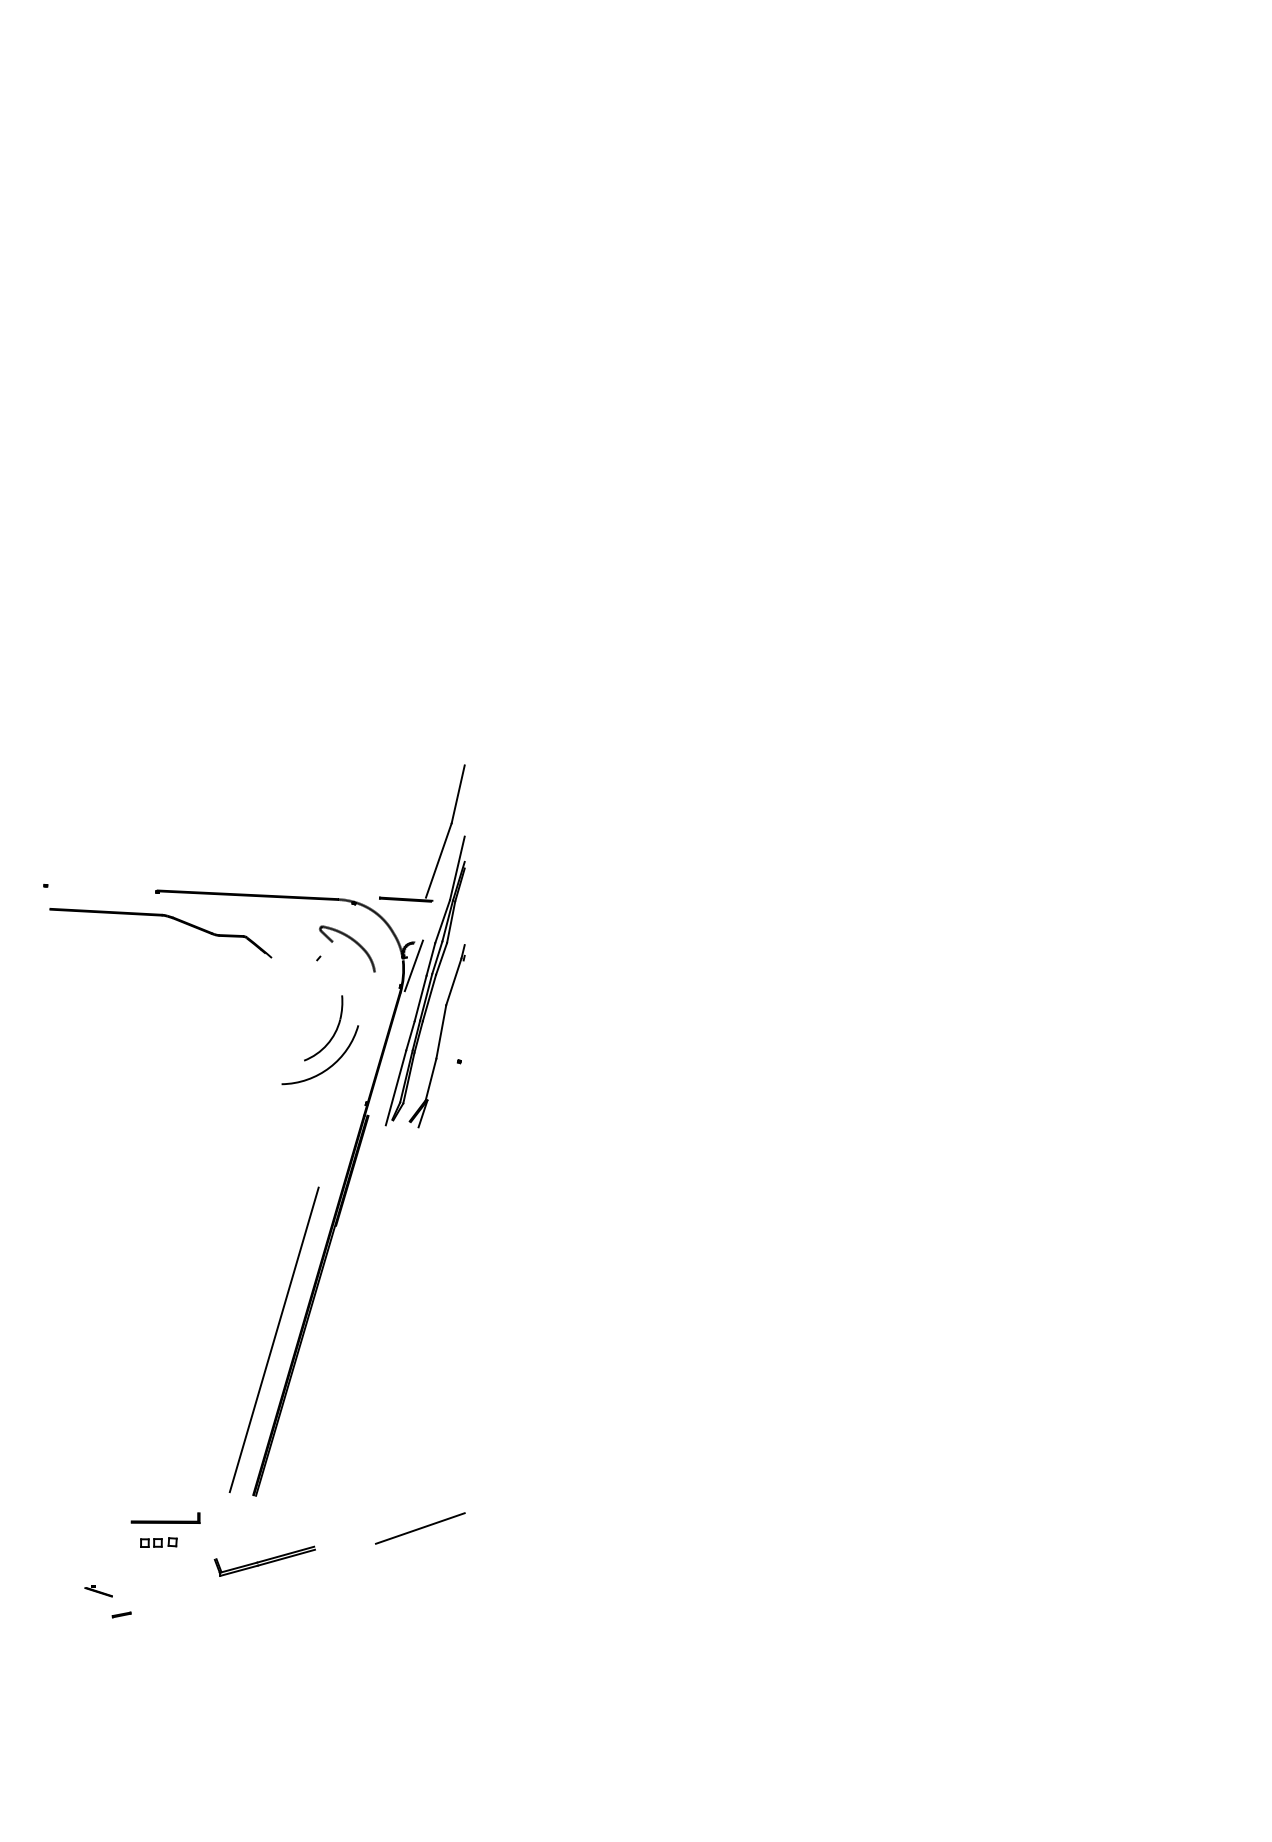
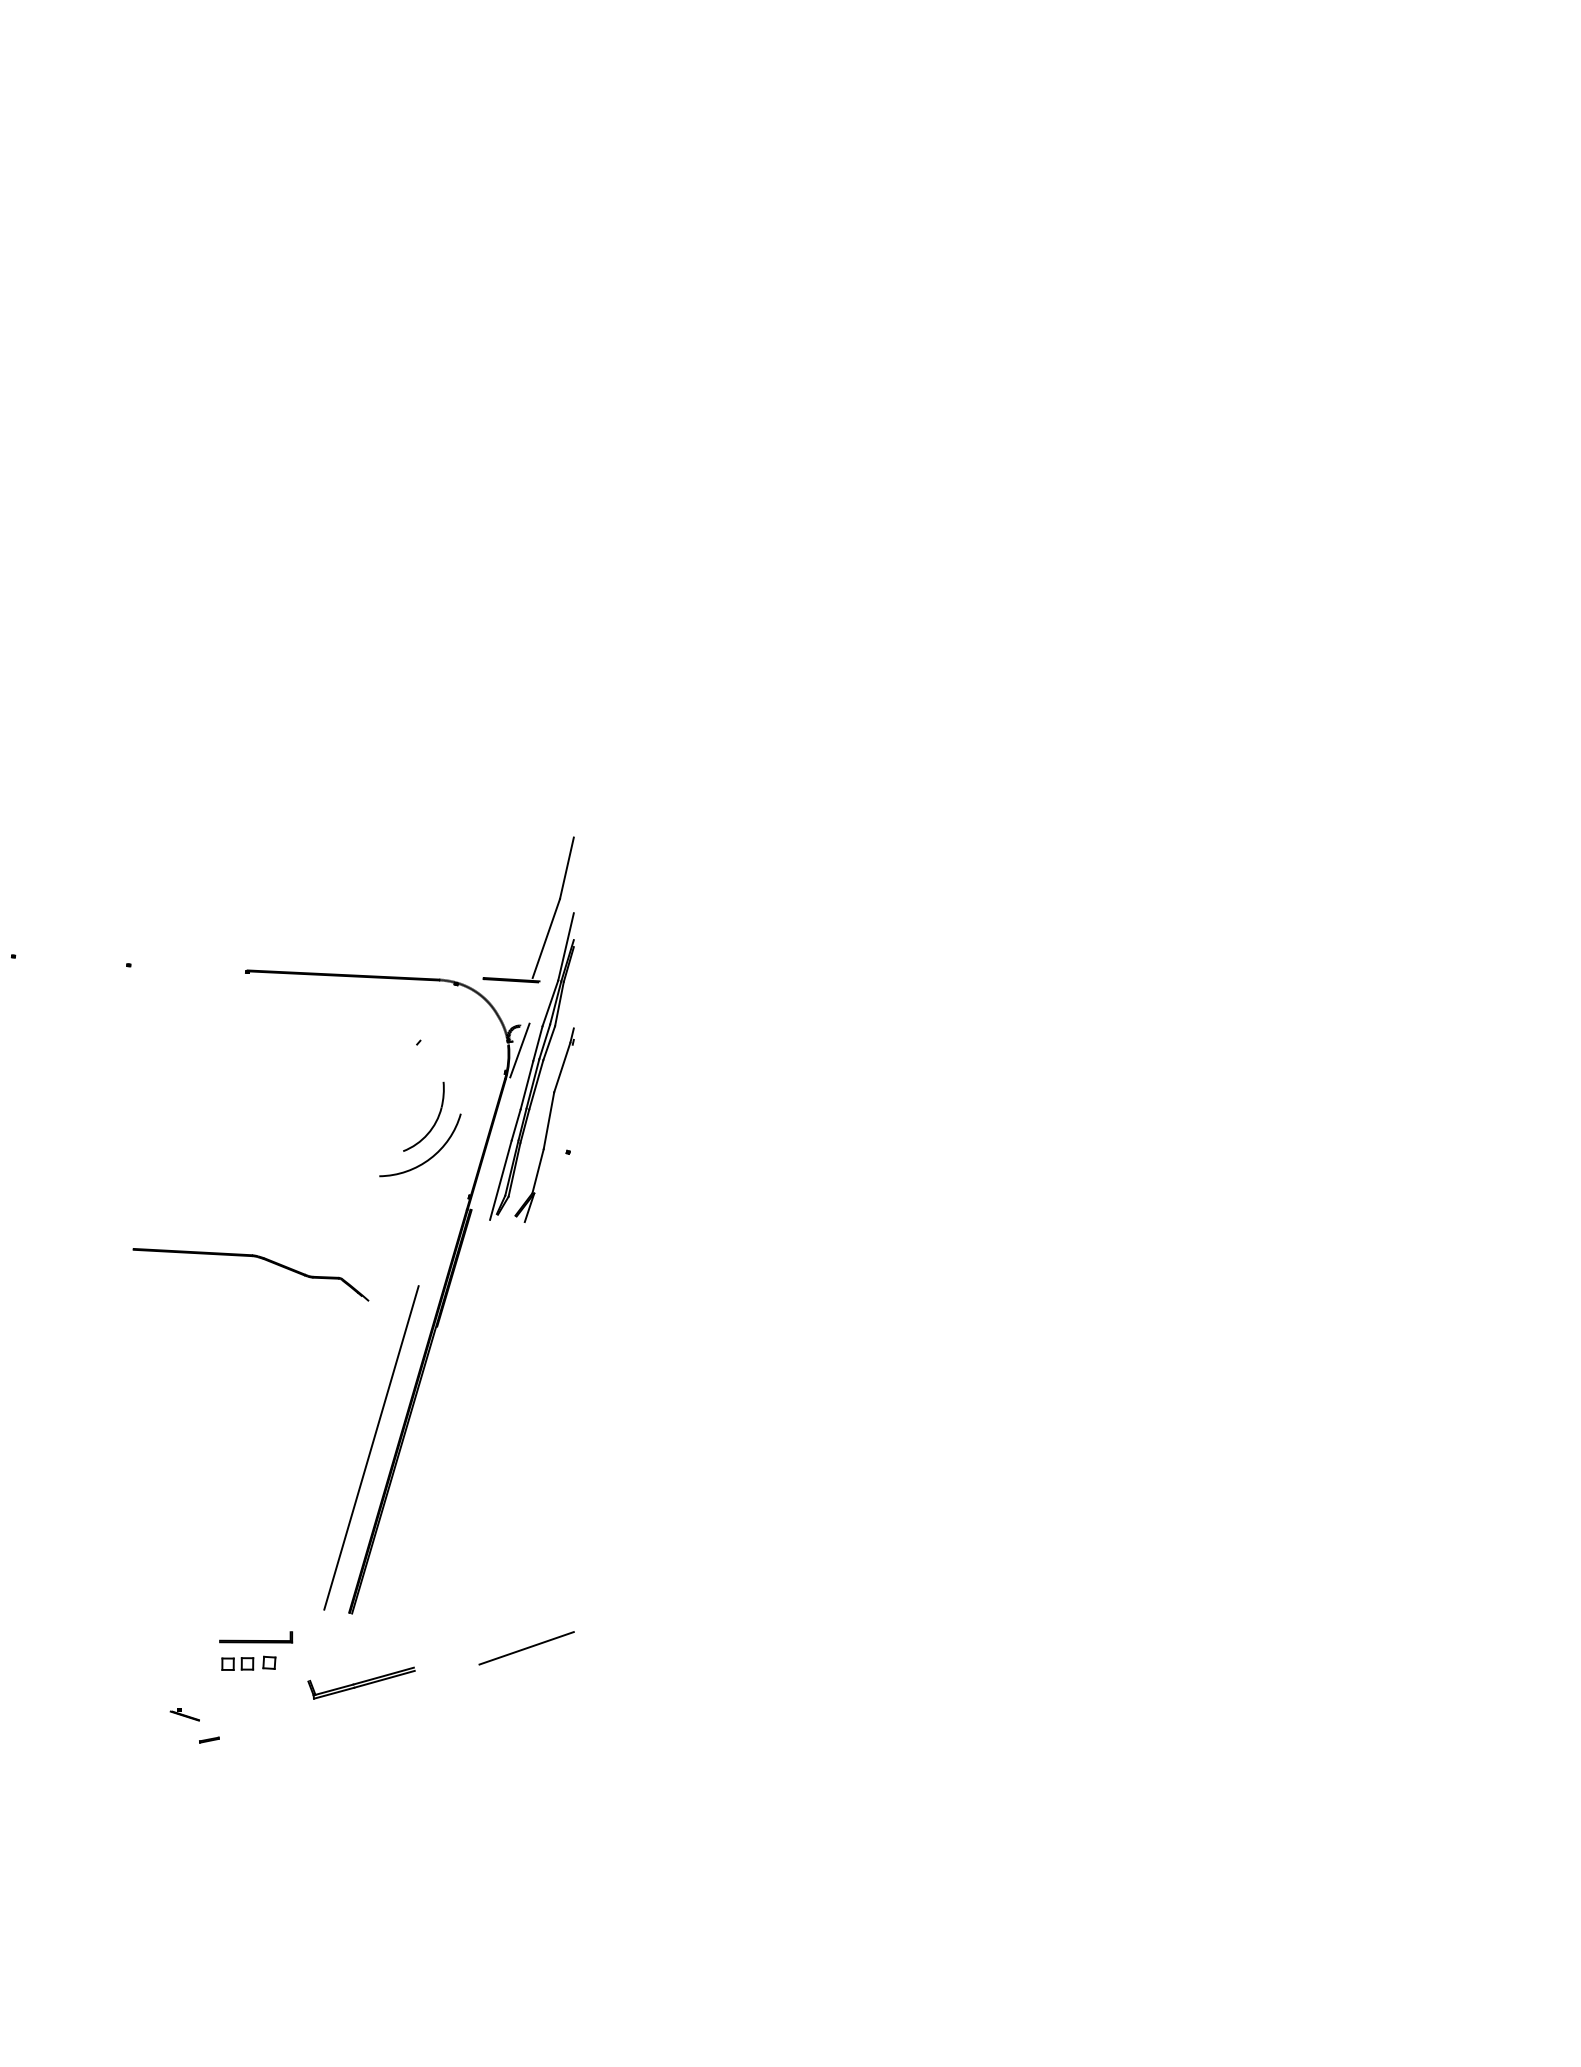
part: (162, 916) -> (252, 1257), moved
part: (352, 941) -> (454, 1024), removed
part: (158, 1541) -> (248, 1662), size x1.4

